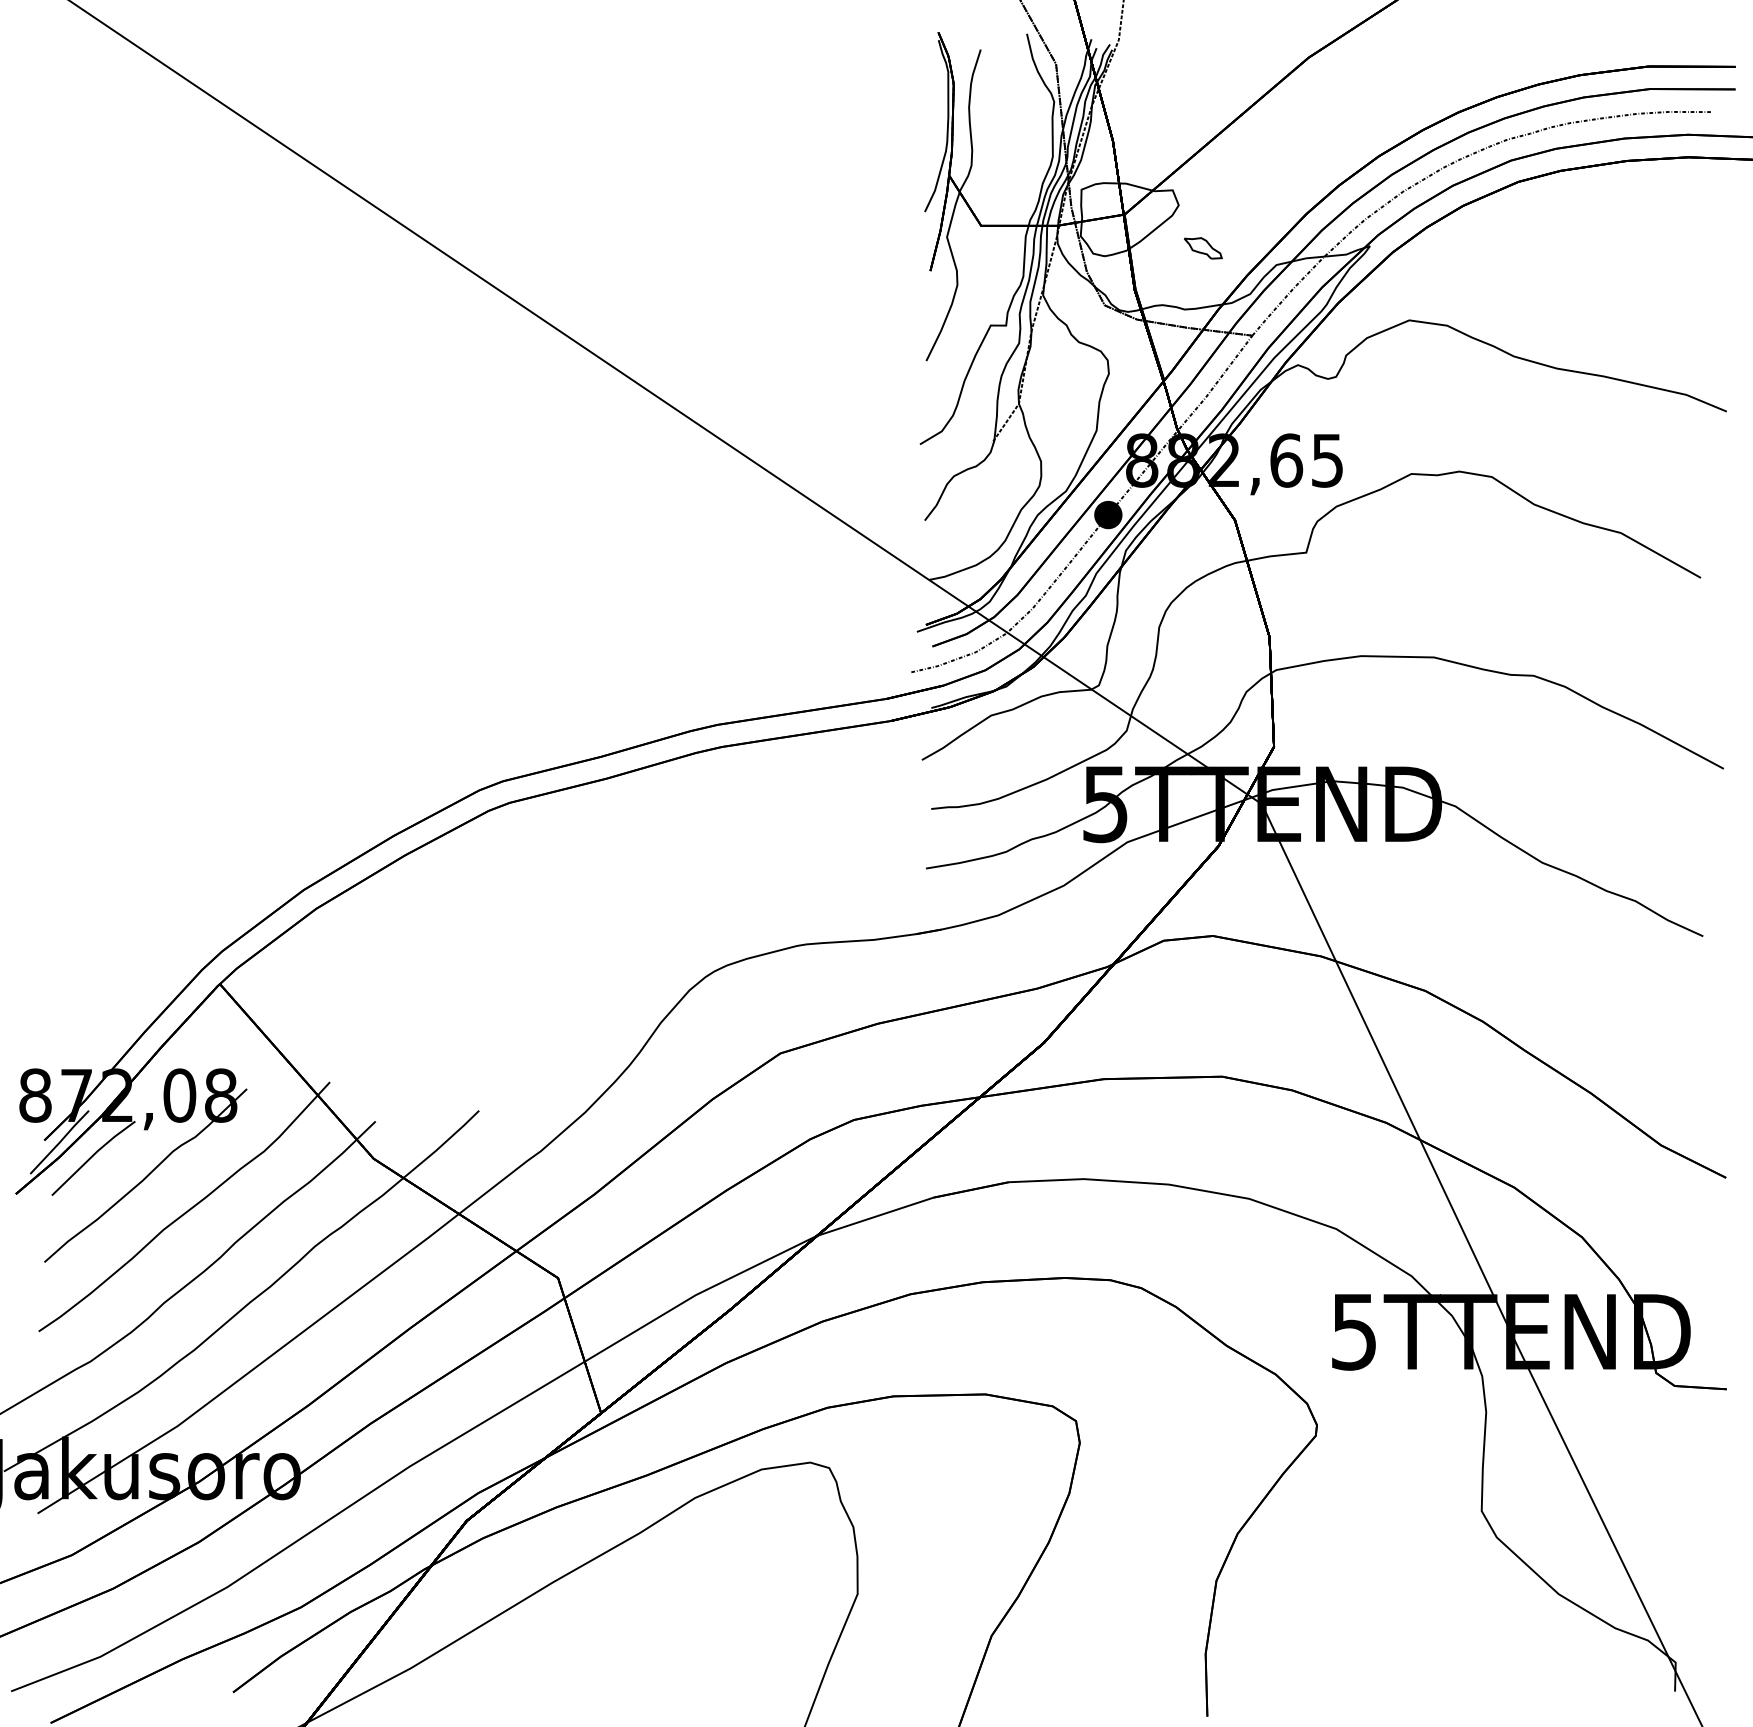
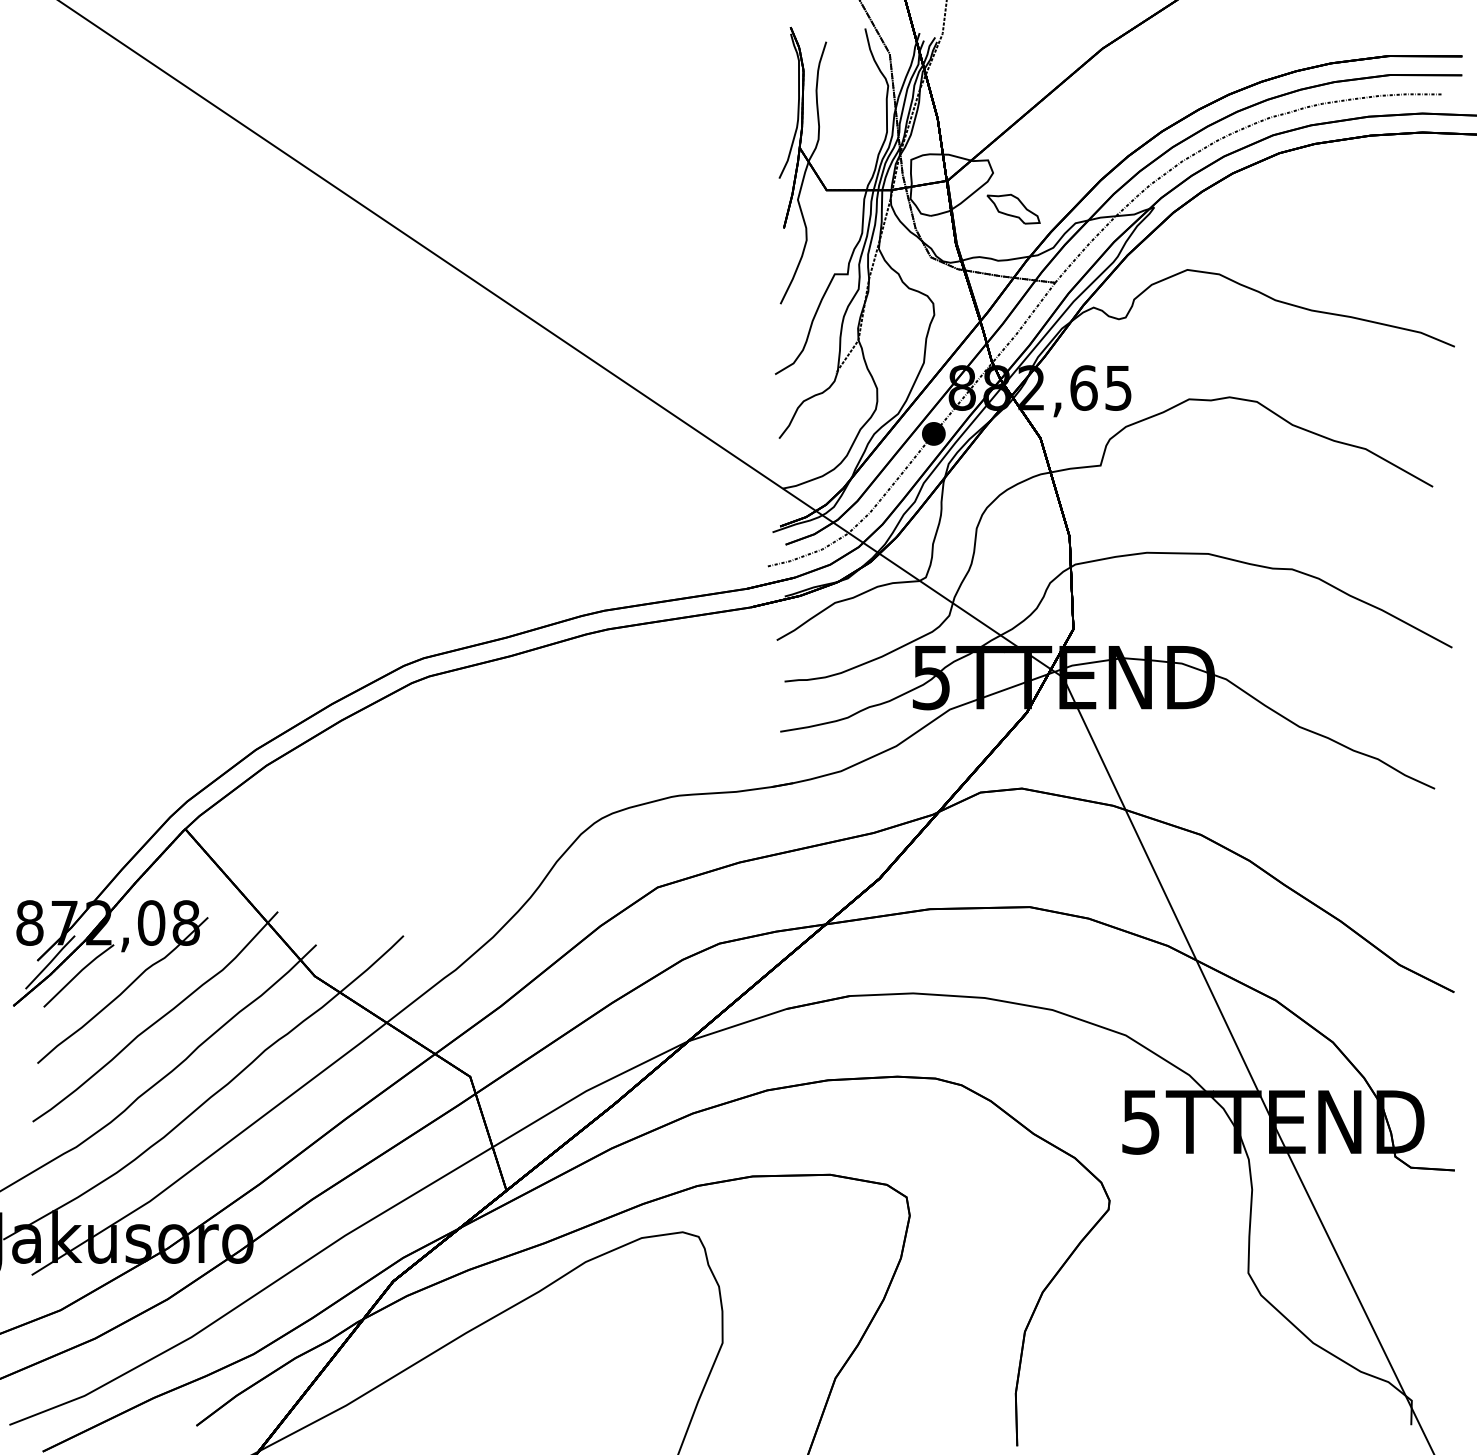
part: (1203, 248) -> (1013, 209), size x1.67

